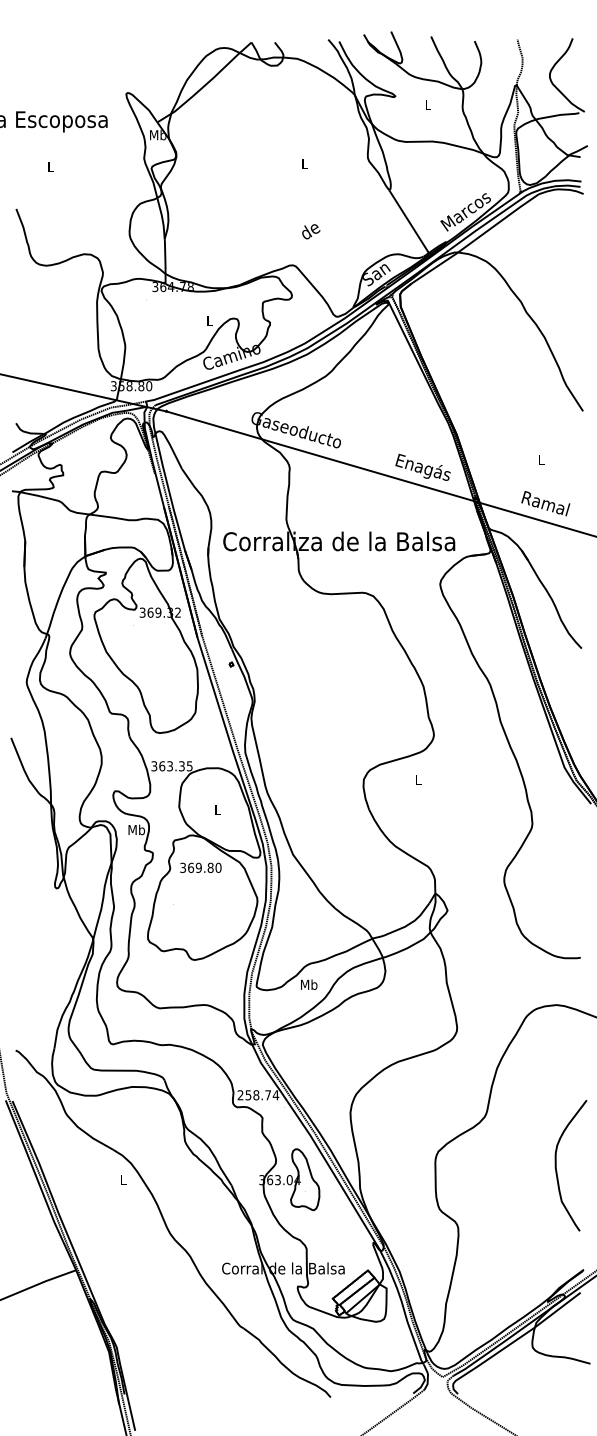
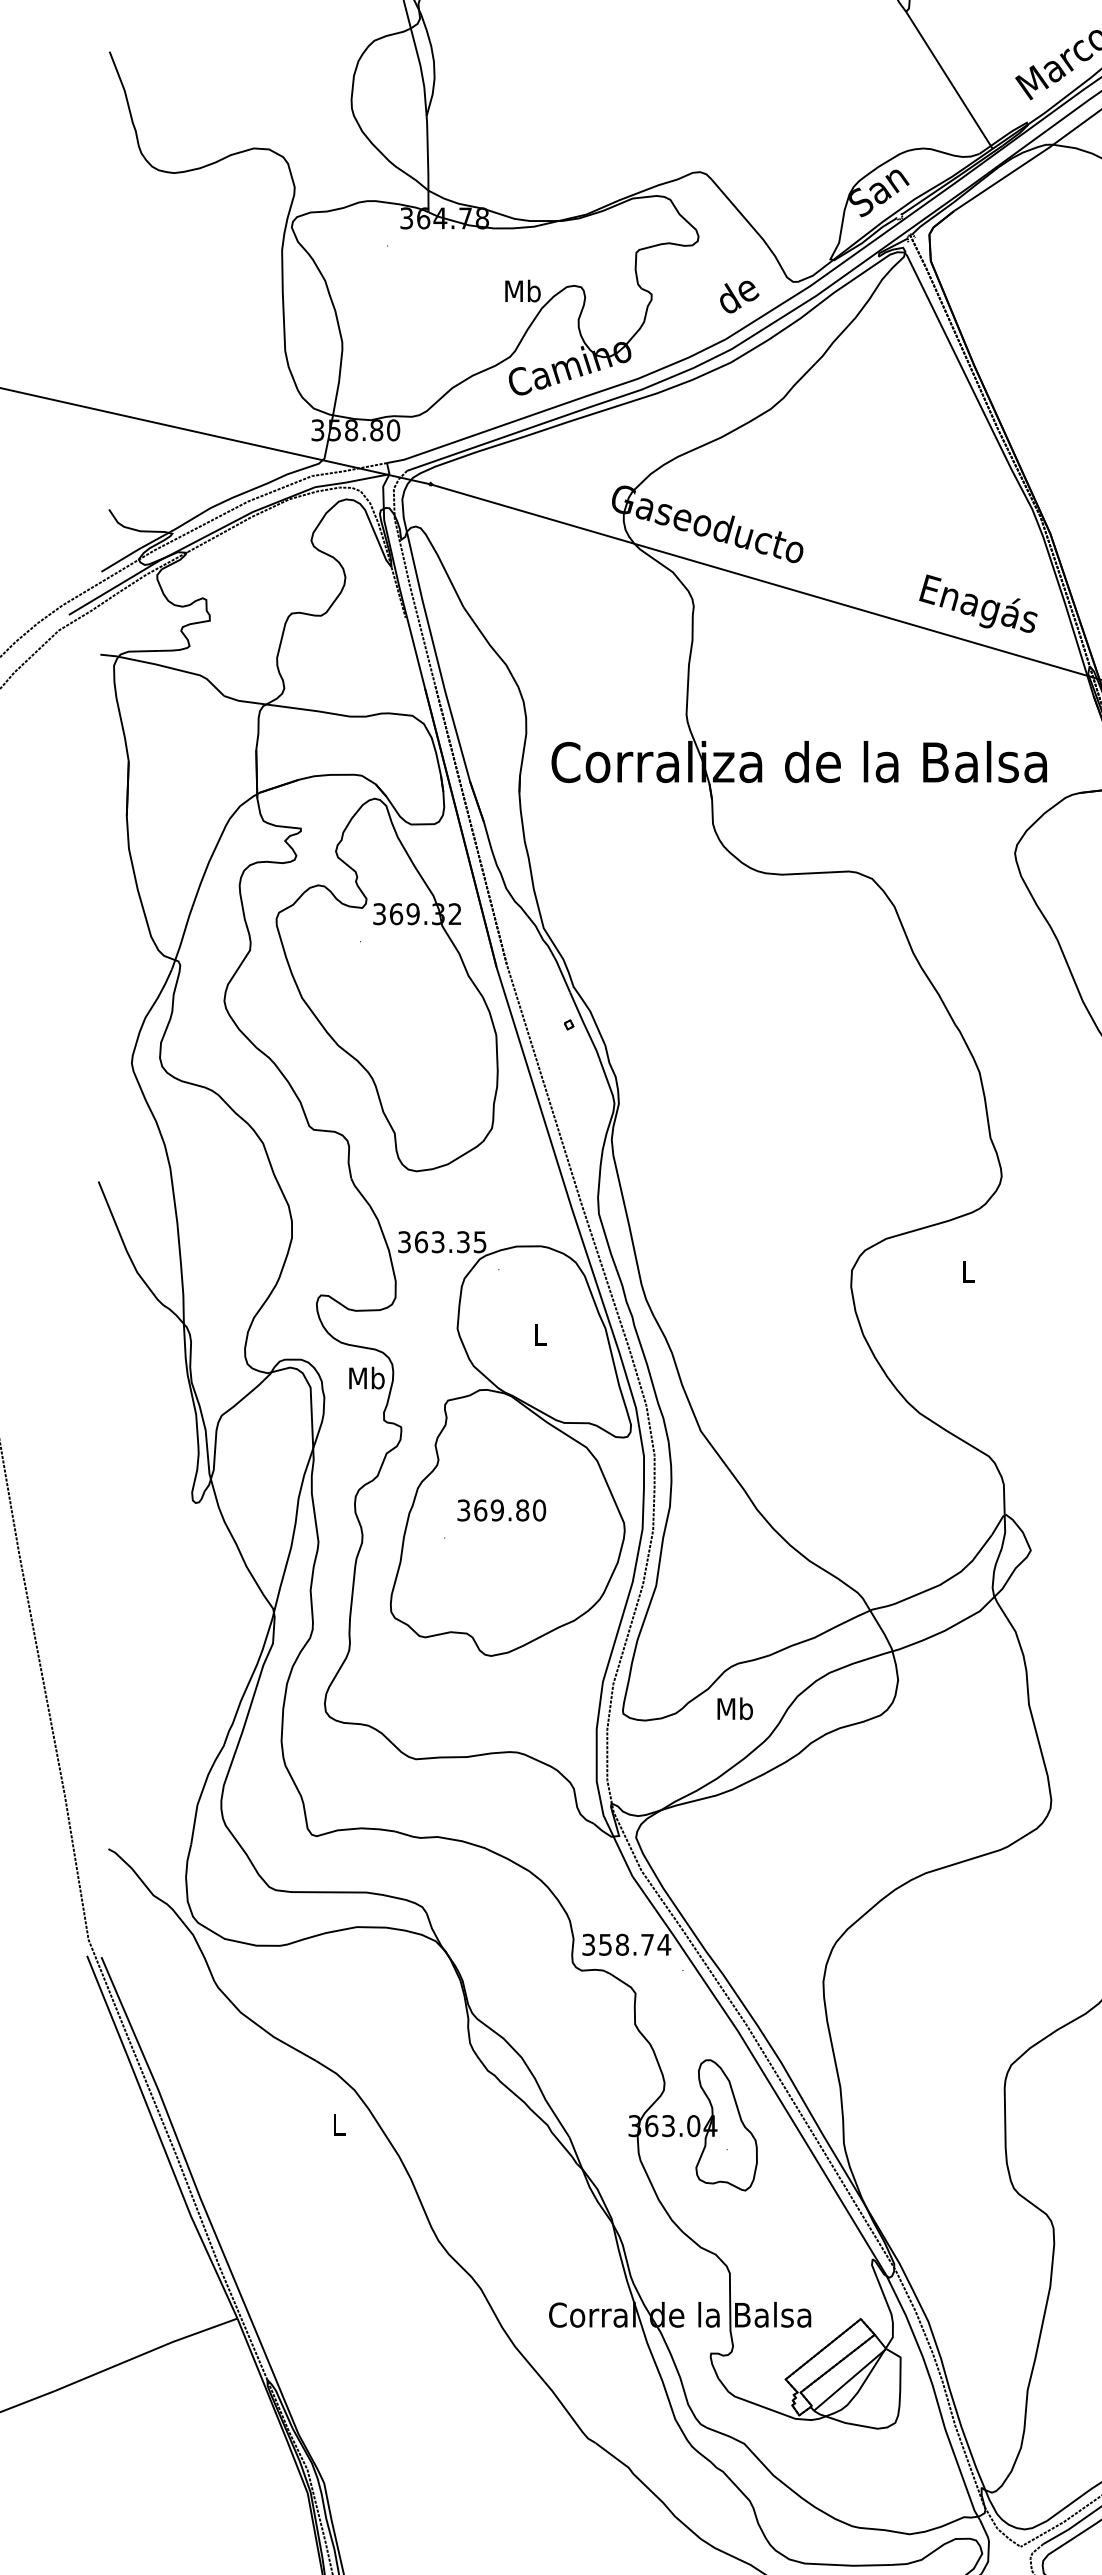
text: (311, 231) -> (740, 296), moved
text: (209, 320) -> (522, 290), L -> Mb
text: (200, 867) -> (500, 1509), moved
text: (240, 1095) -> (588, 1945), 258.74 -> 358.74

